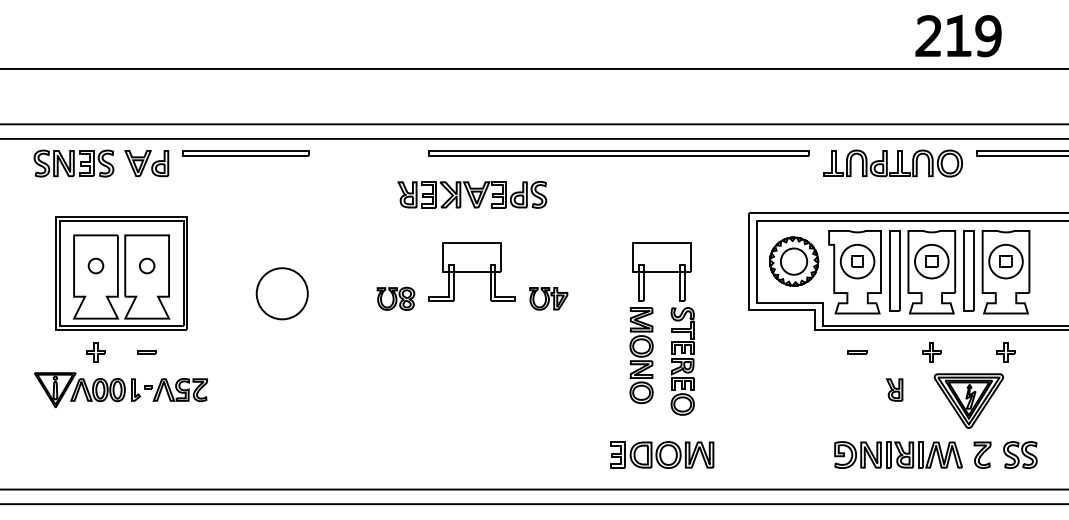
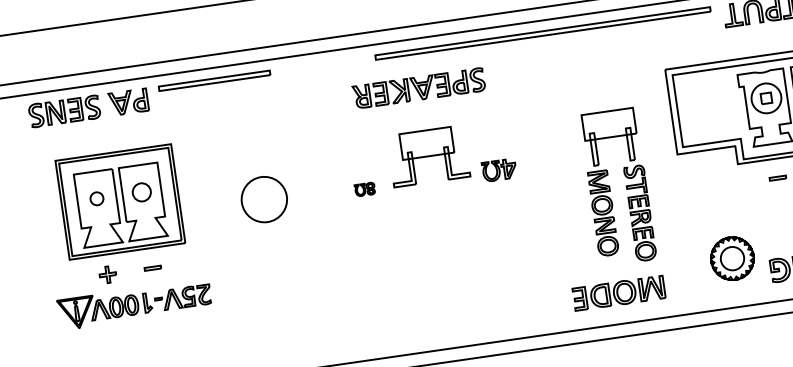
part: (794, 261) -> (732, 258), moved
part: (147, 265) -> (142, 191), size x1.4
part: (395, 298) -> (364, 189), size x0.6
part: (653, 328) -> (610, 188), moved

